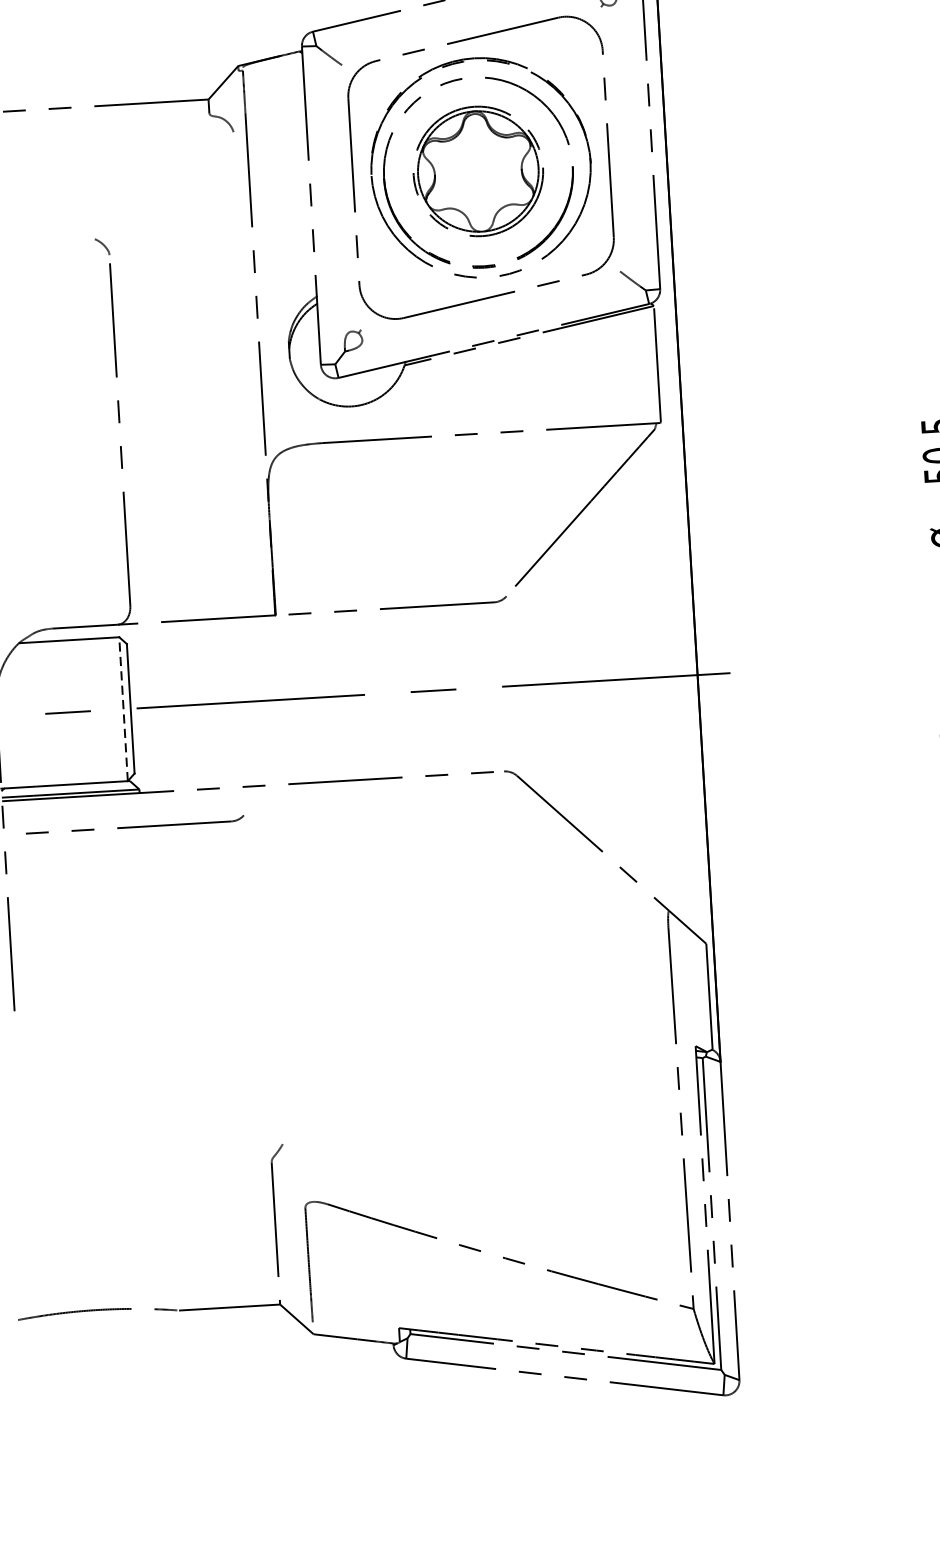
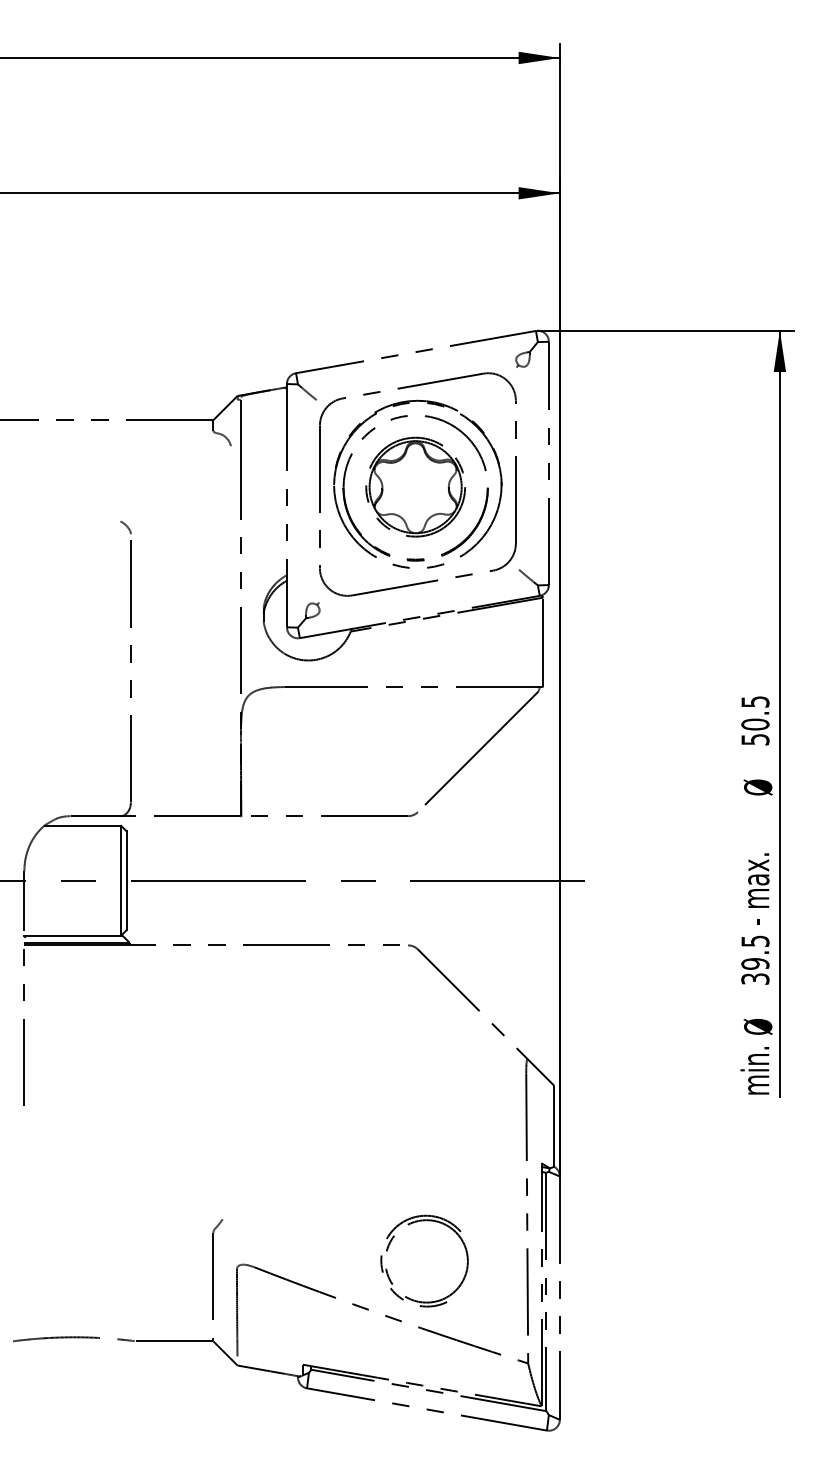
line: (124, 708) -> (121, 880), dashed -> solid
part: (134, 823) -> (124, 968), removed
part: (504, 1164) -> (390, 1244), added

